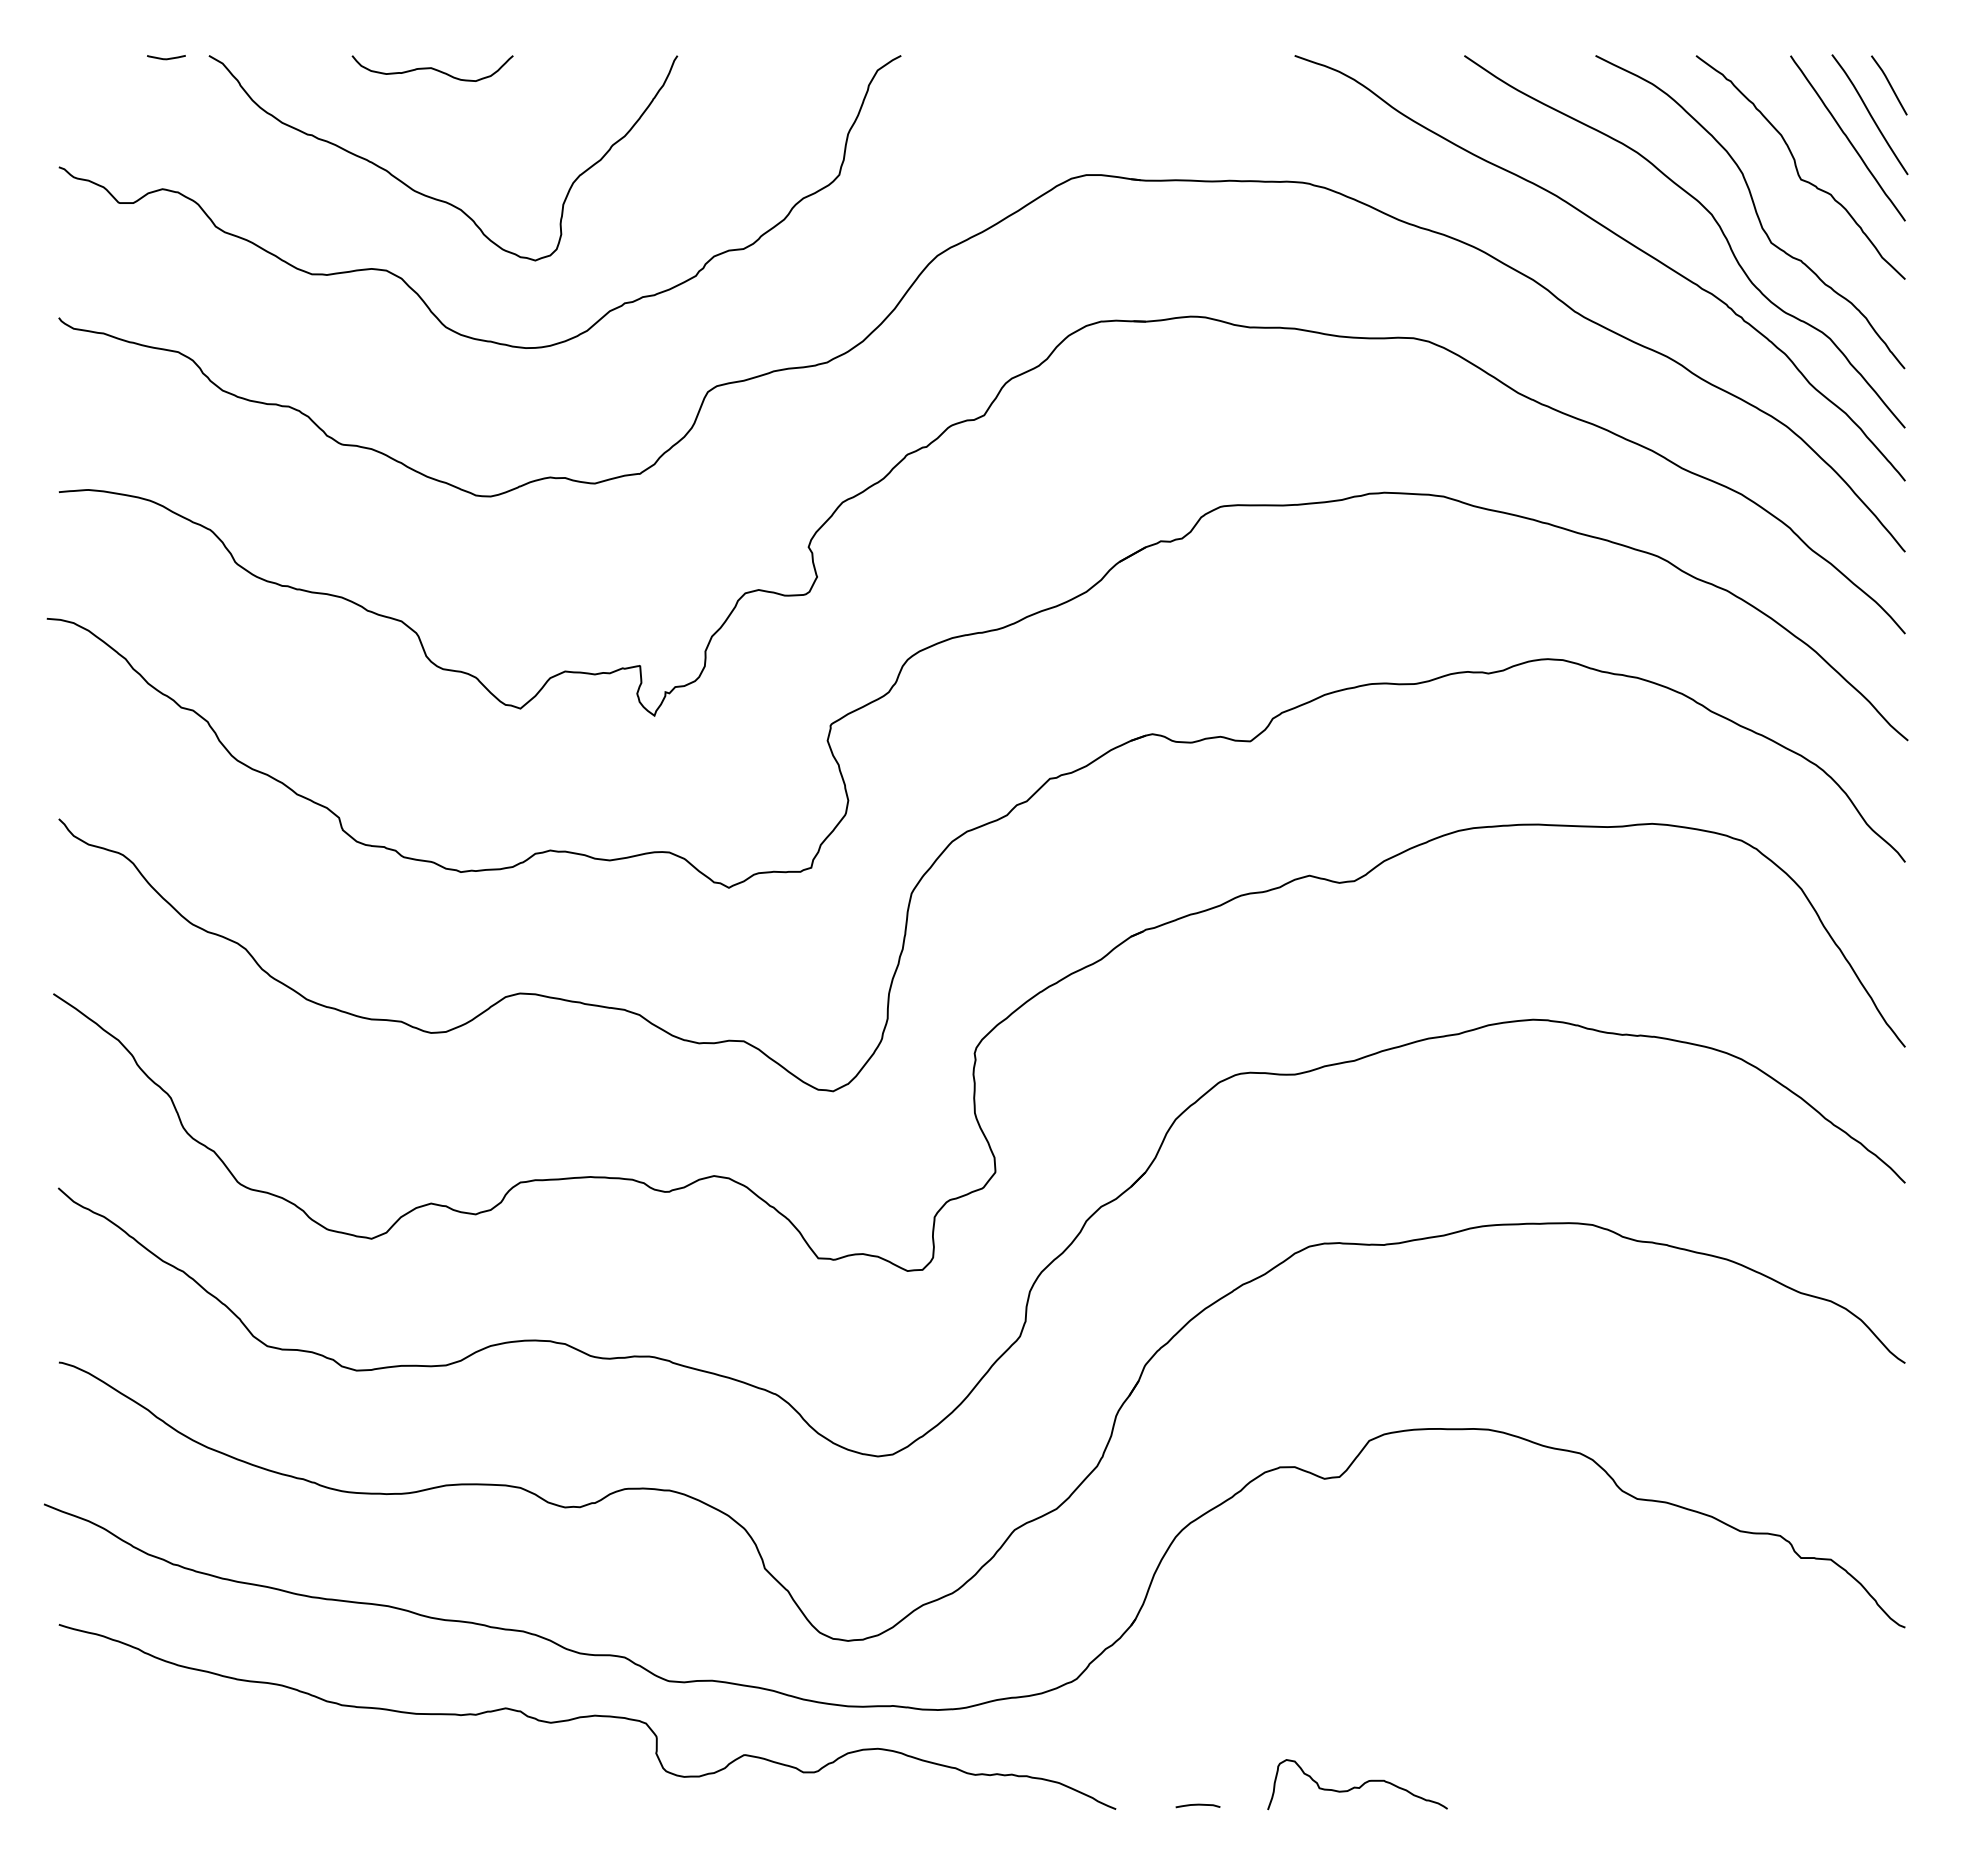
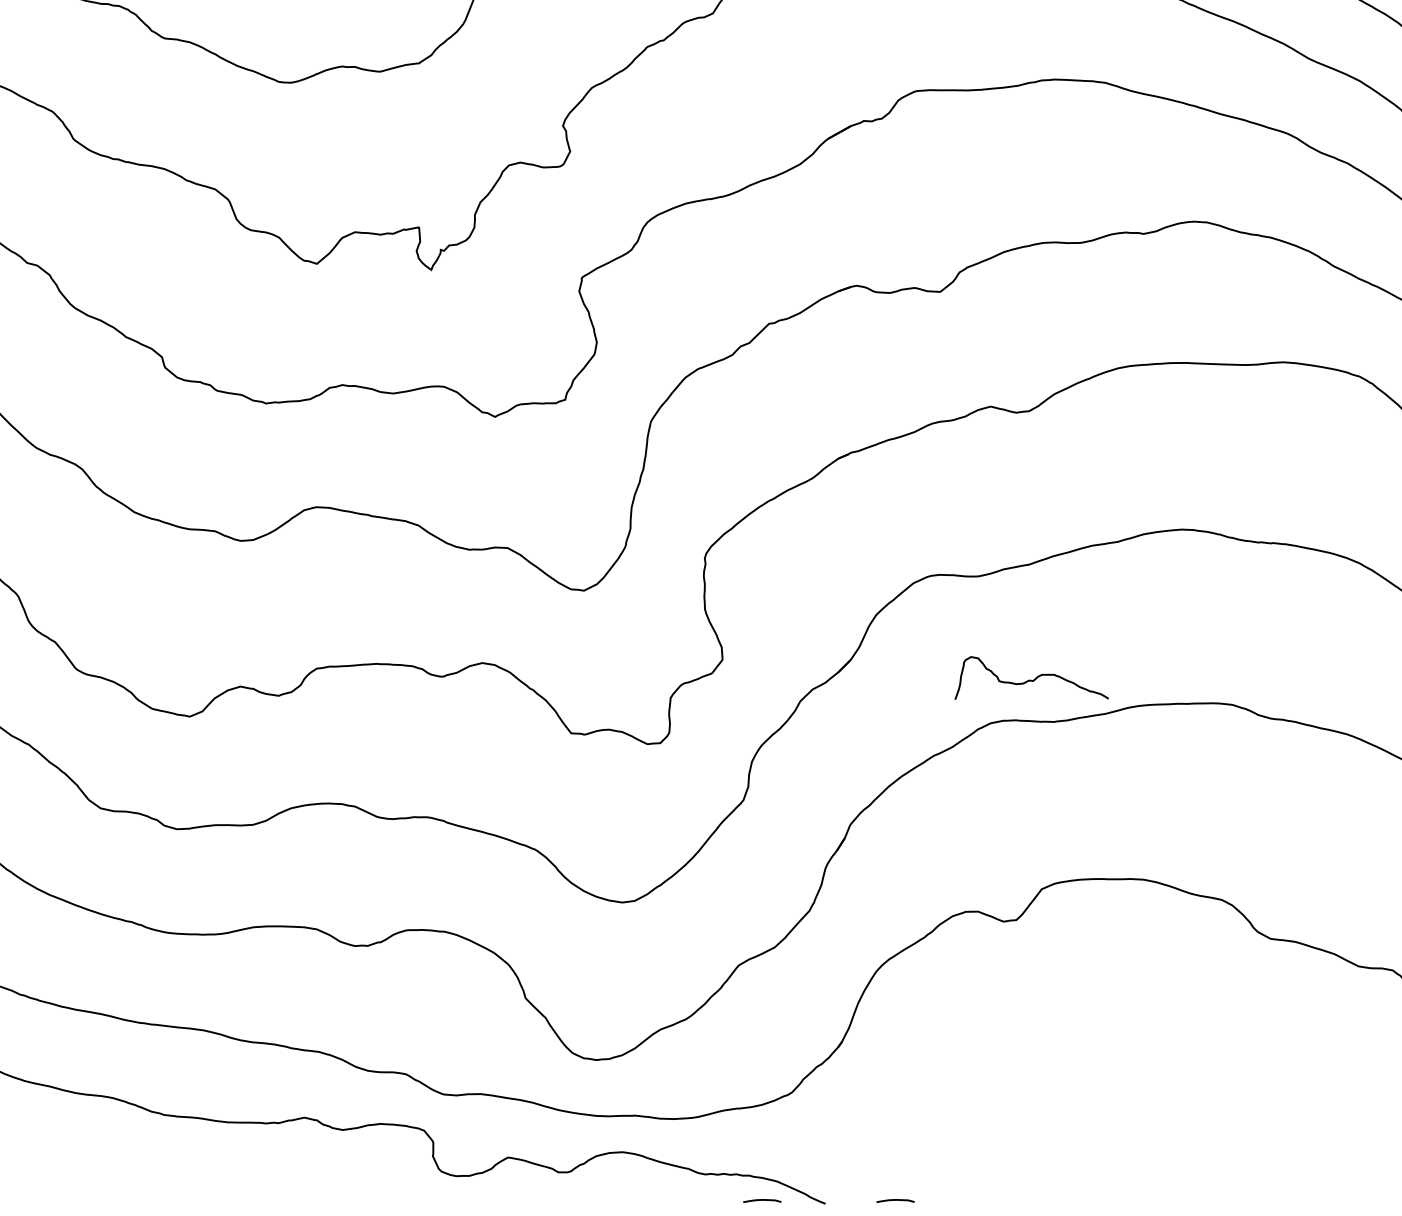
curve: (1356, 1786) -> (1030, 679), moved
curve: (1041, 1805) -> (761, 1200), added

